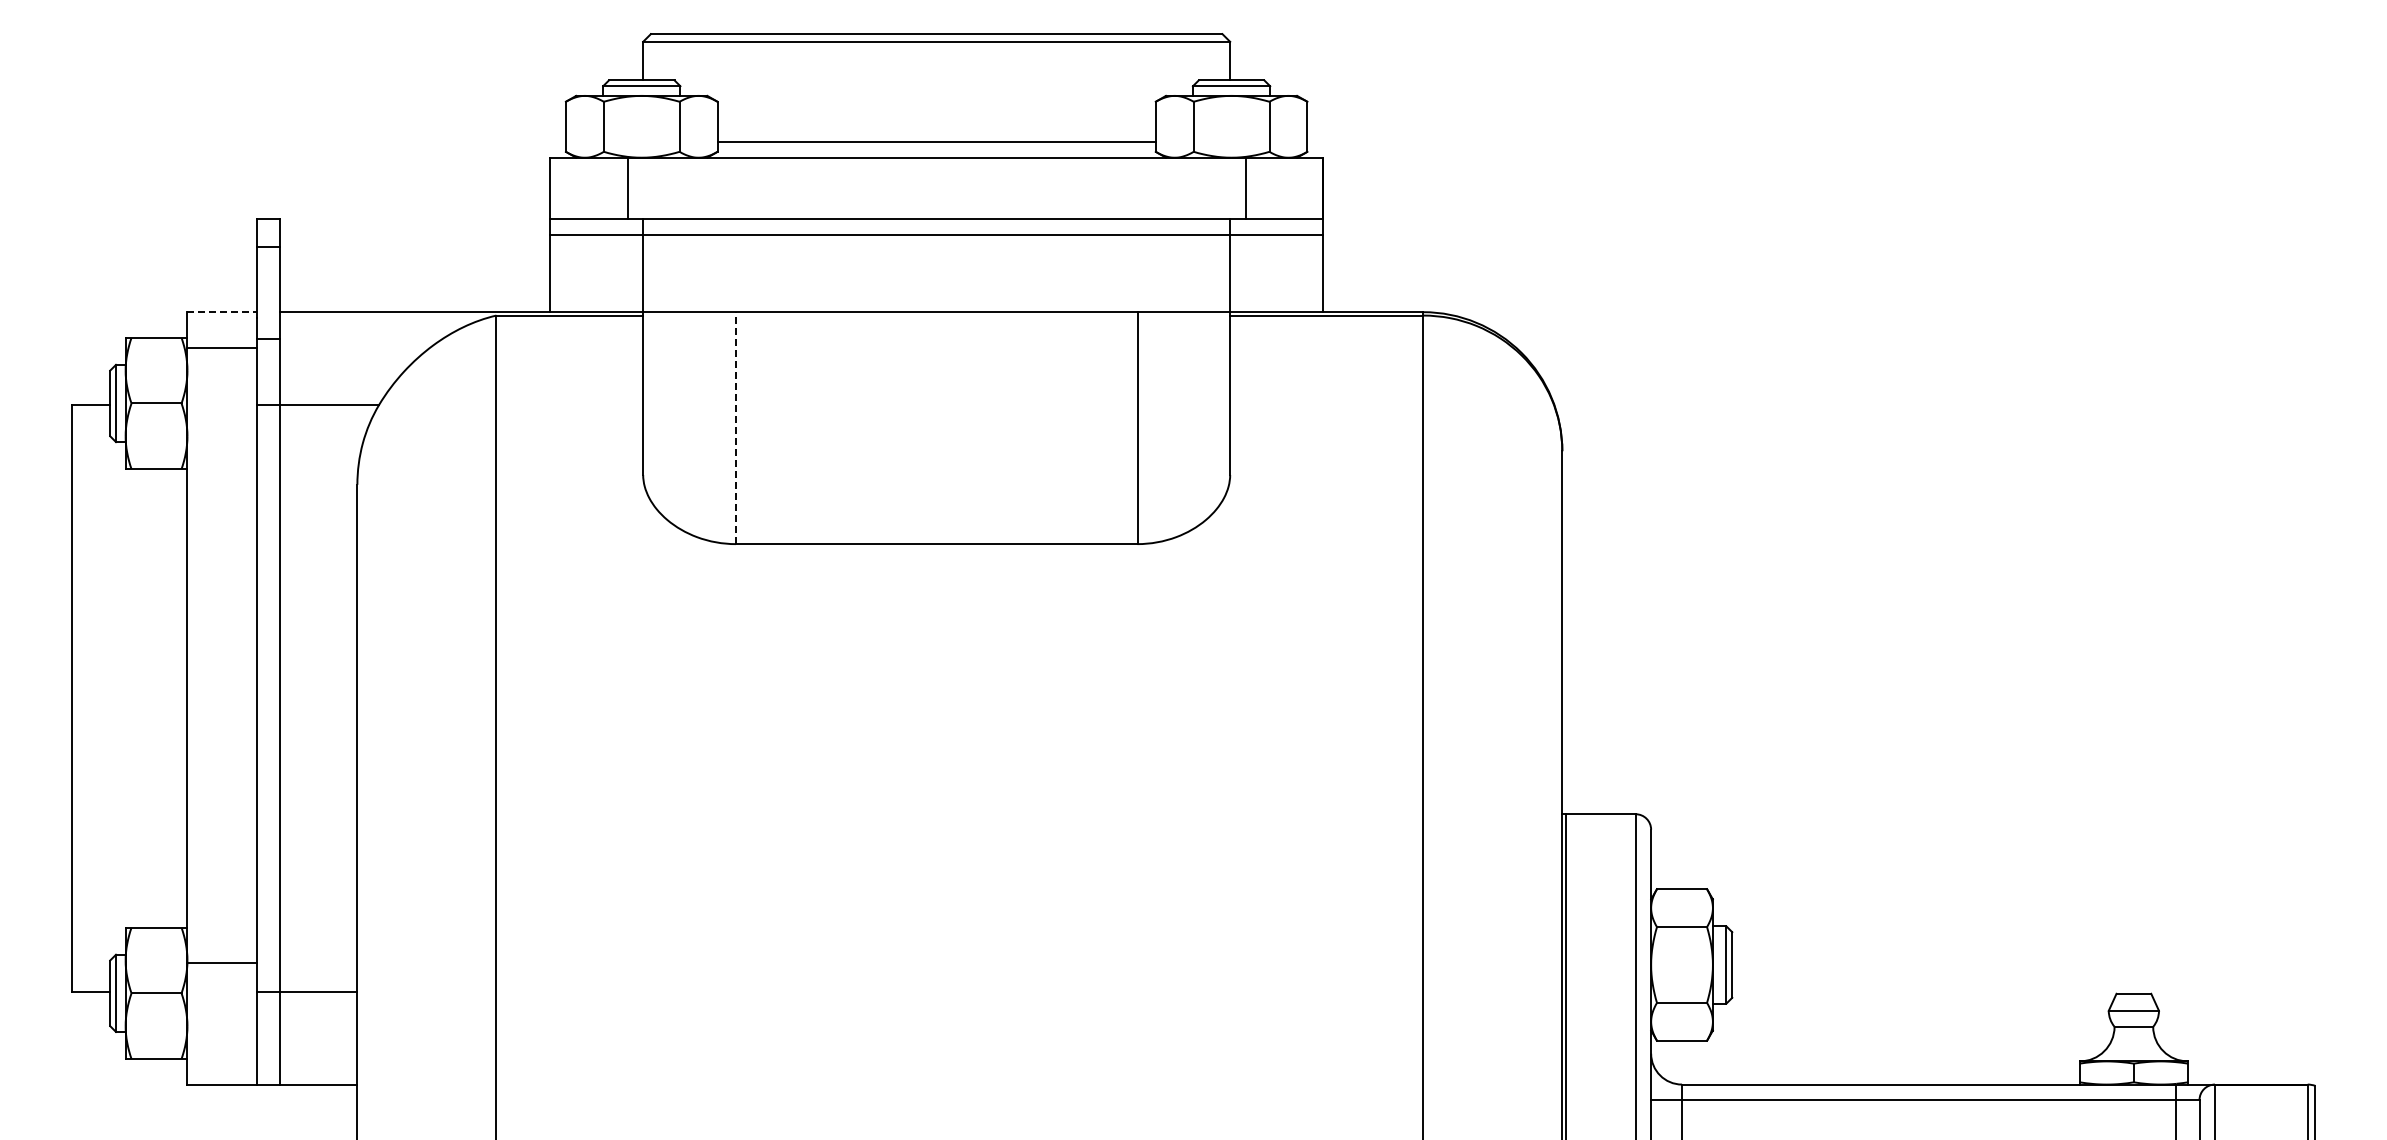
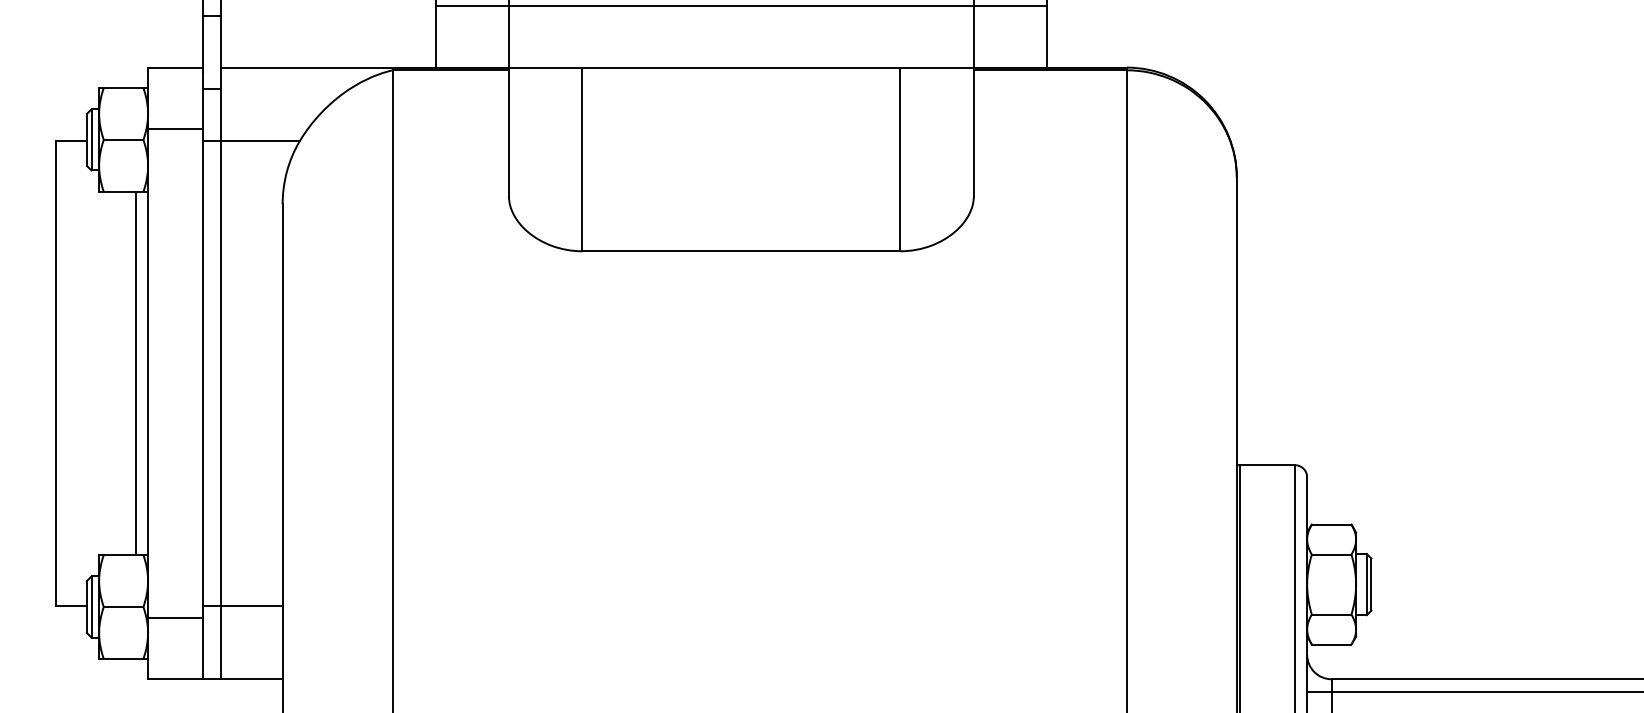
line: (222, 312) -> (175, 67), dashed -> solid
line: (221, 348) -> (175, 128), moved
line: (735, 428) -> (582, 159), dashed -> solid
line: (172, 698) -> (136, 373), added
line: (221, 963) -> (175, 618), moved

